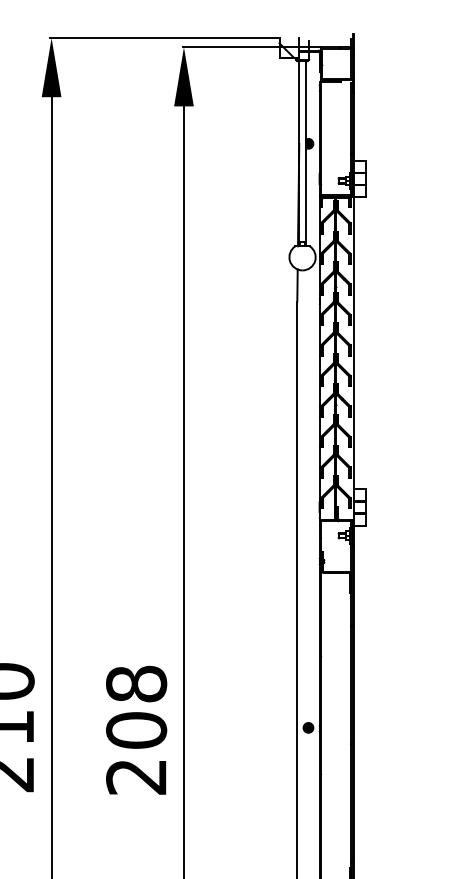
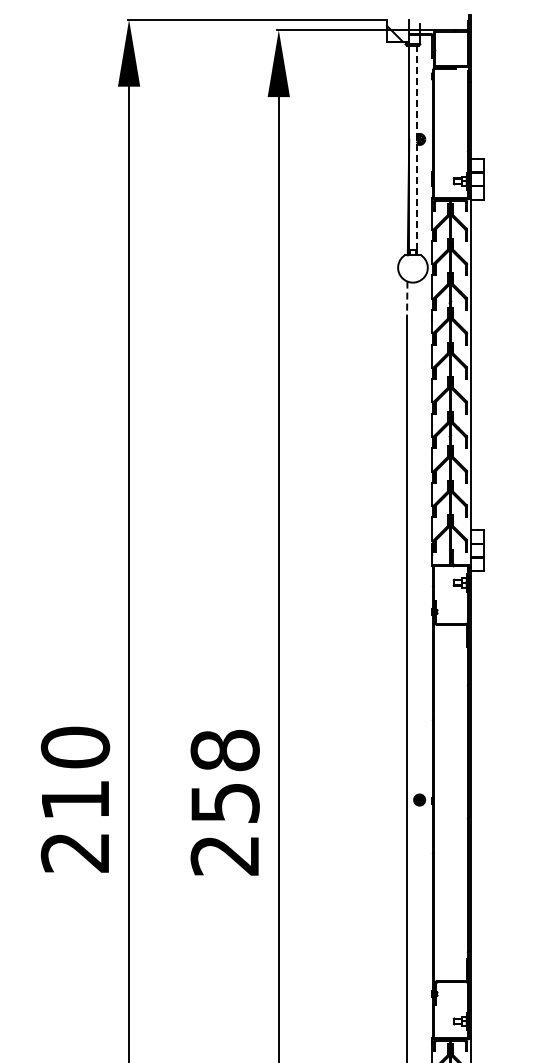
line: (305, 150) -> (416, 147), solid -> dashed
line: (297, 286) -> (407, 300), solid -> dashed
text: (135, 730) -> (224, 802), 208 -> 258

